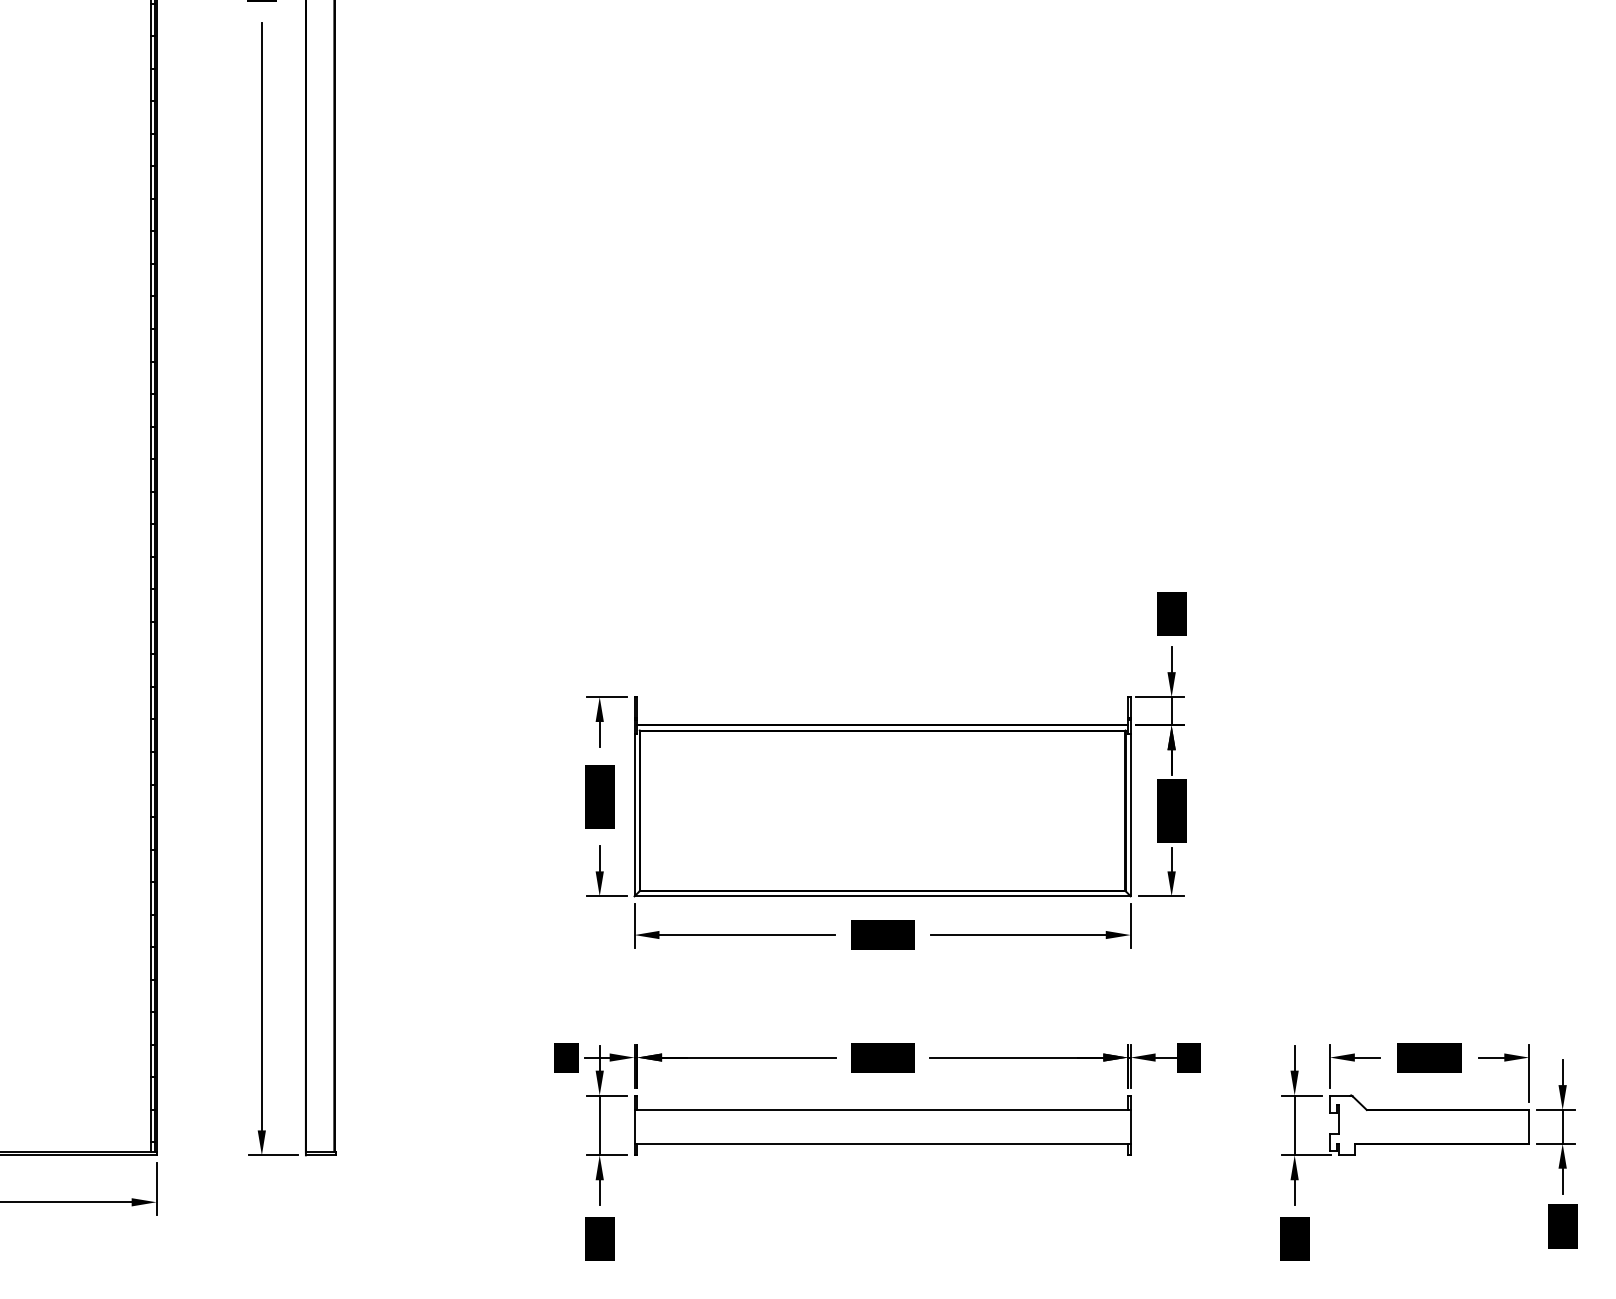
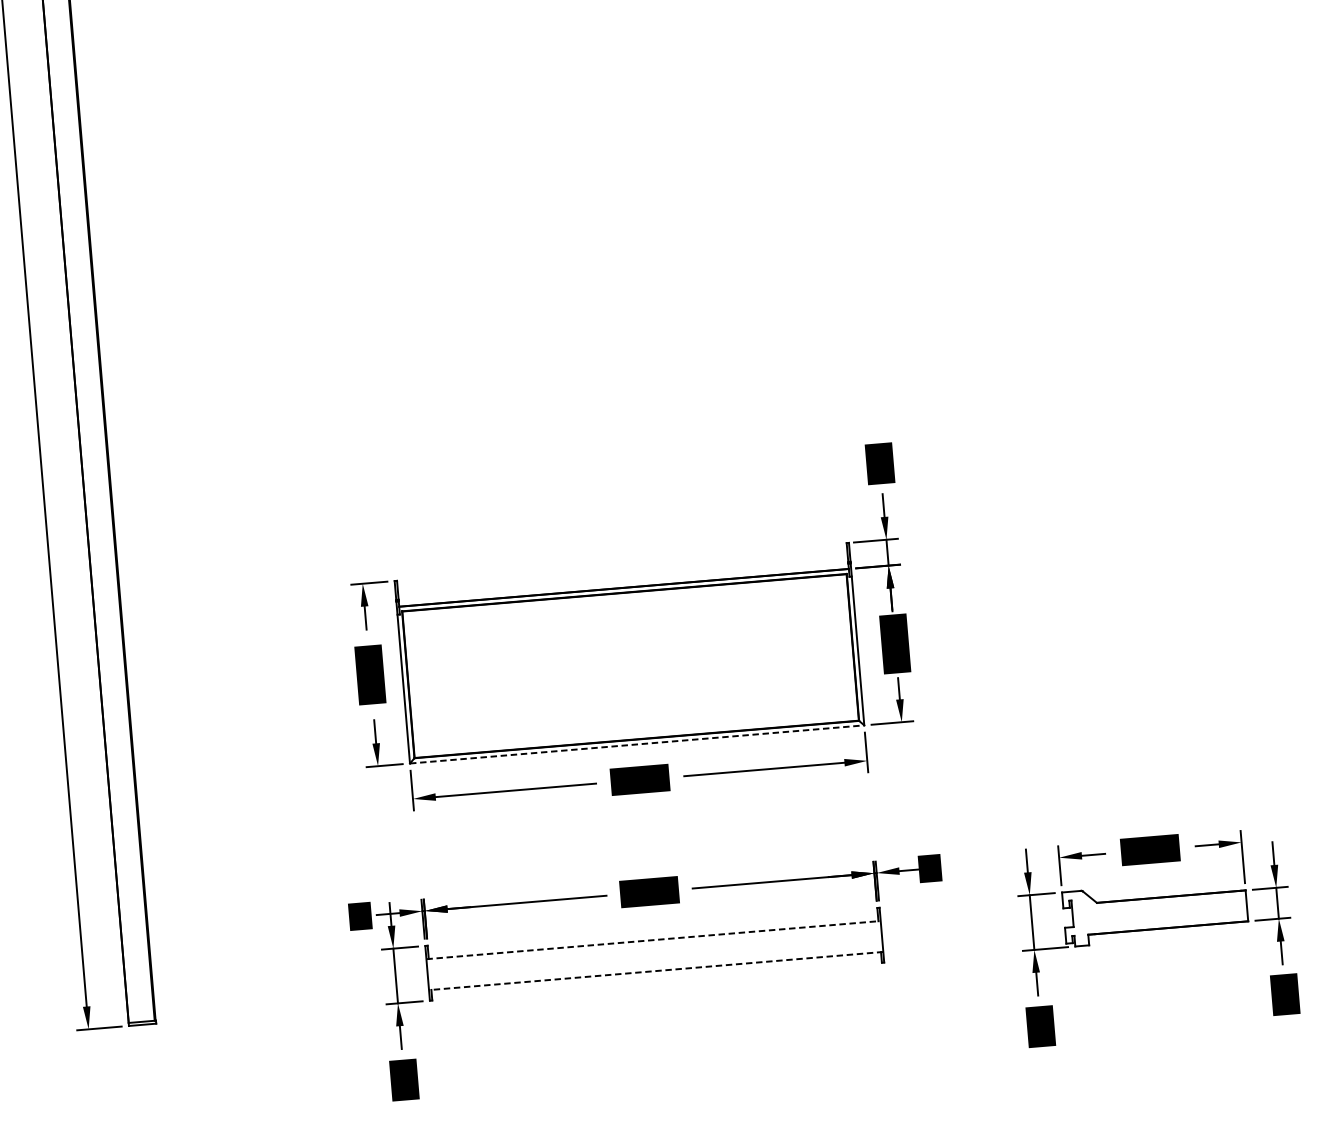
line: (883, 896) -> (637, 744), solid -> dashed
line: (883, 1110) -> (654, 940), solid -> dashed
line: (882, 1143) -> (656, 970), solid -> dashed

